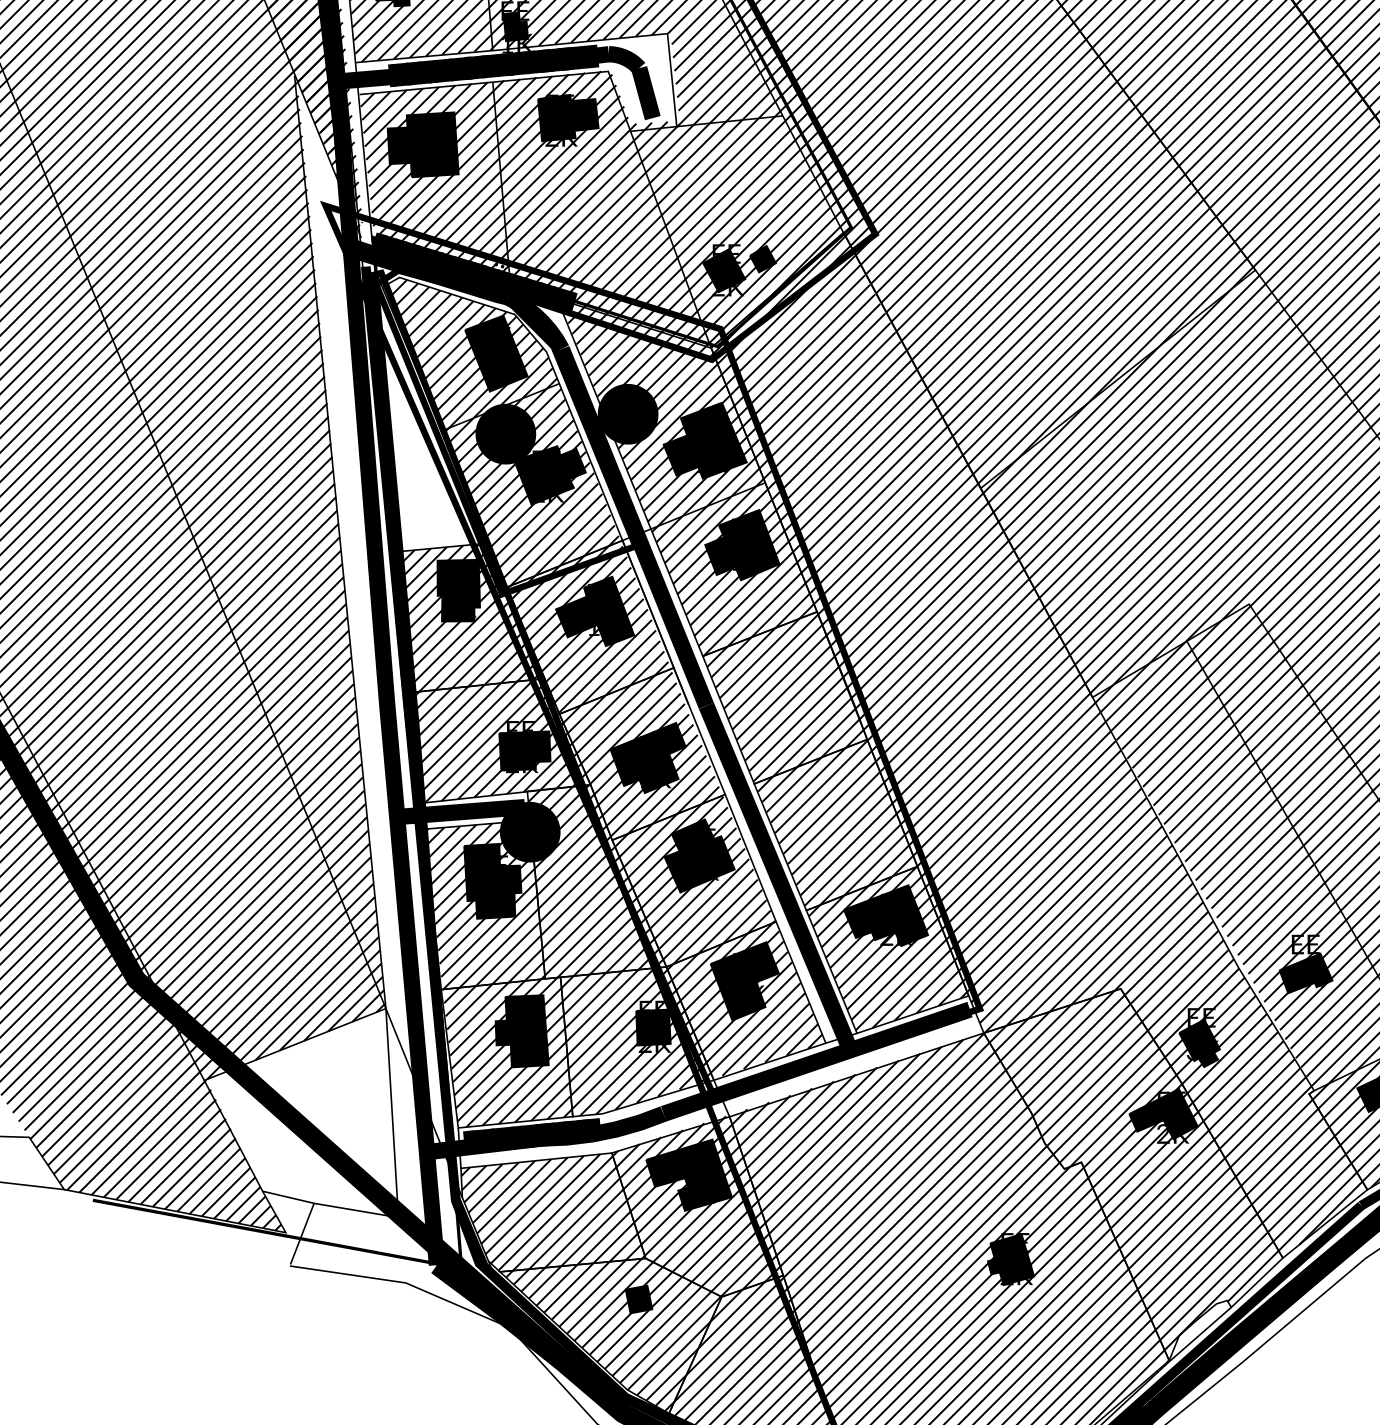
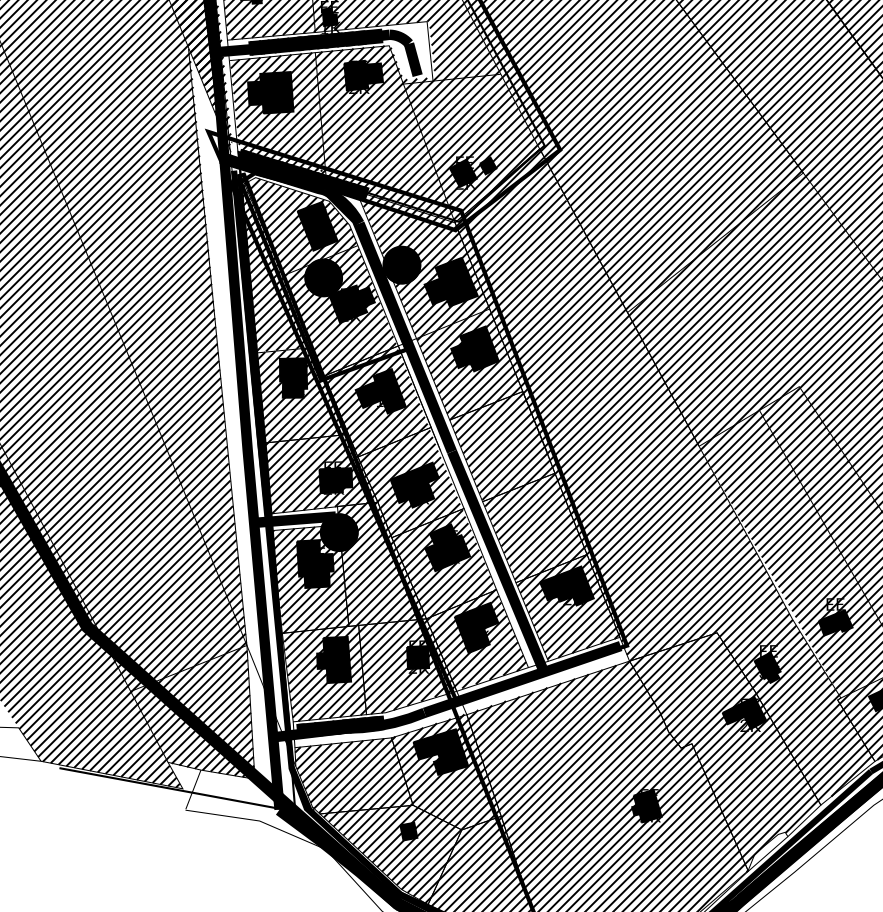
hatch: (430, 413) -> (275, 264), added
hatch: (300, 1113) -> (192, 712), added

